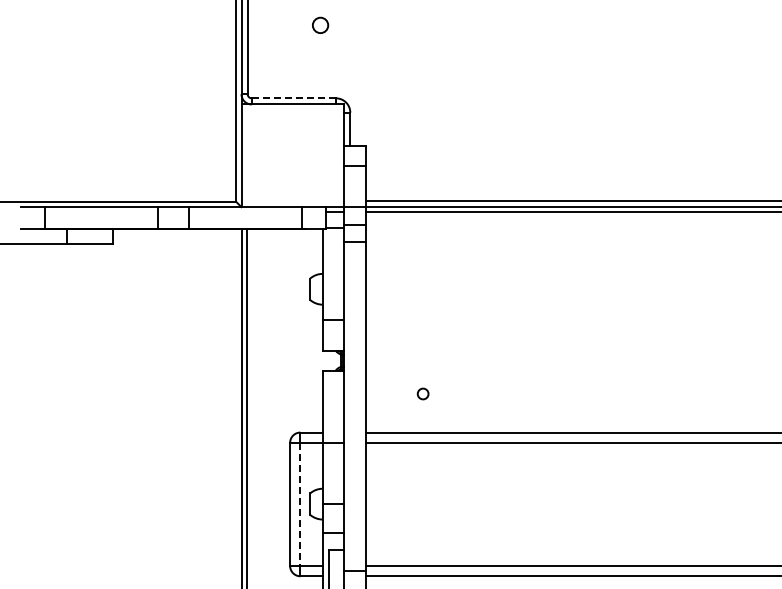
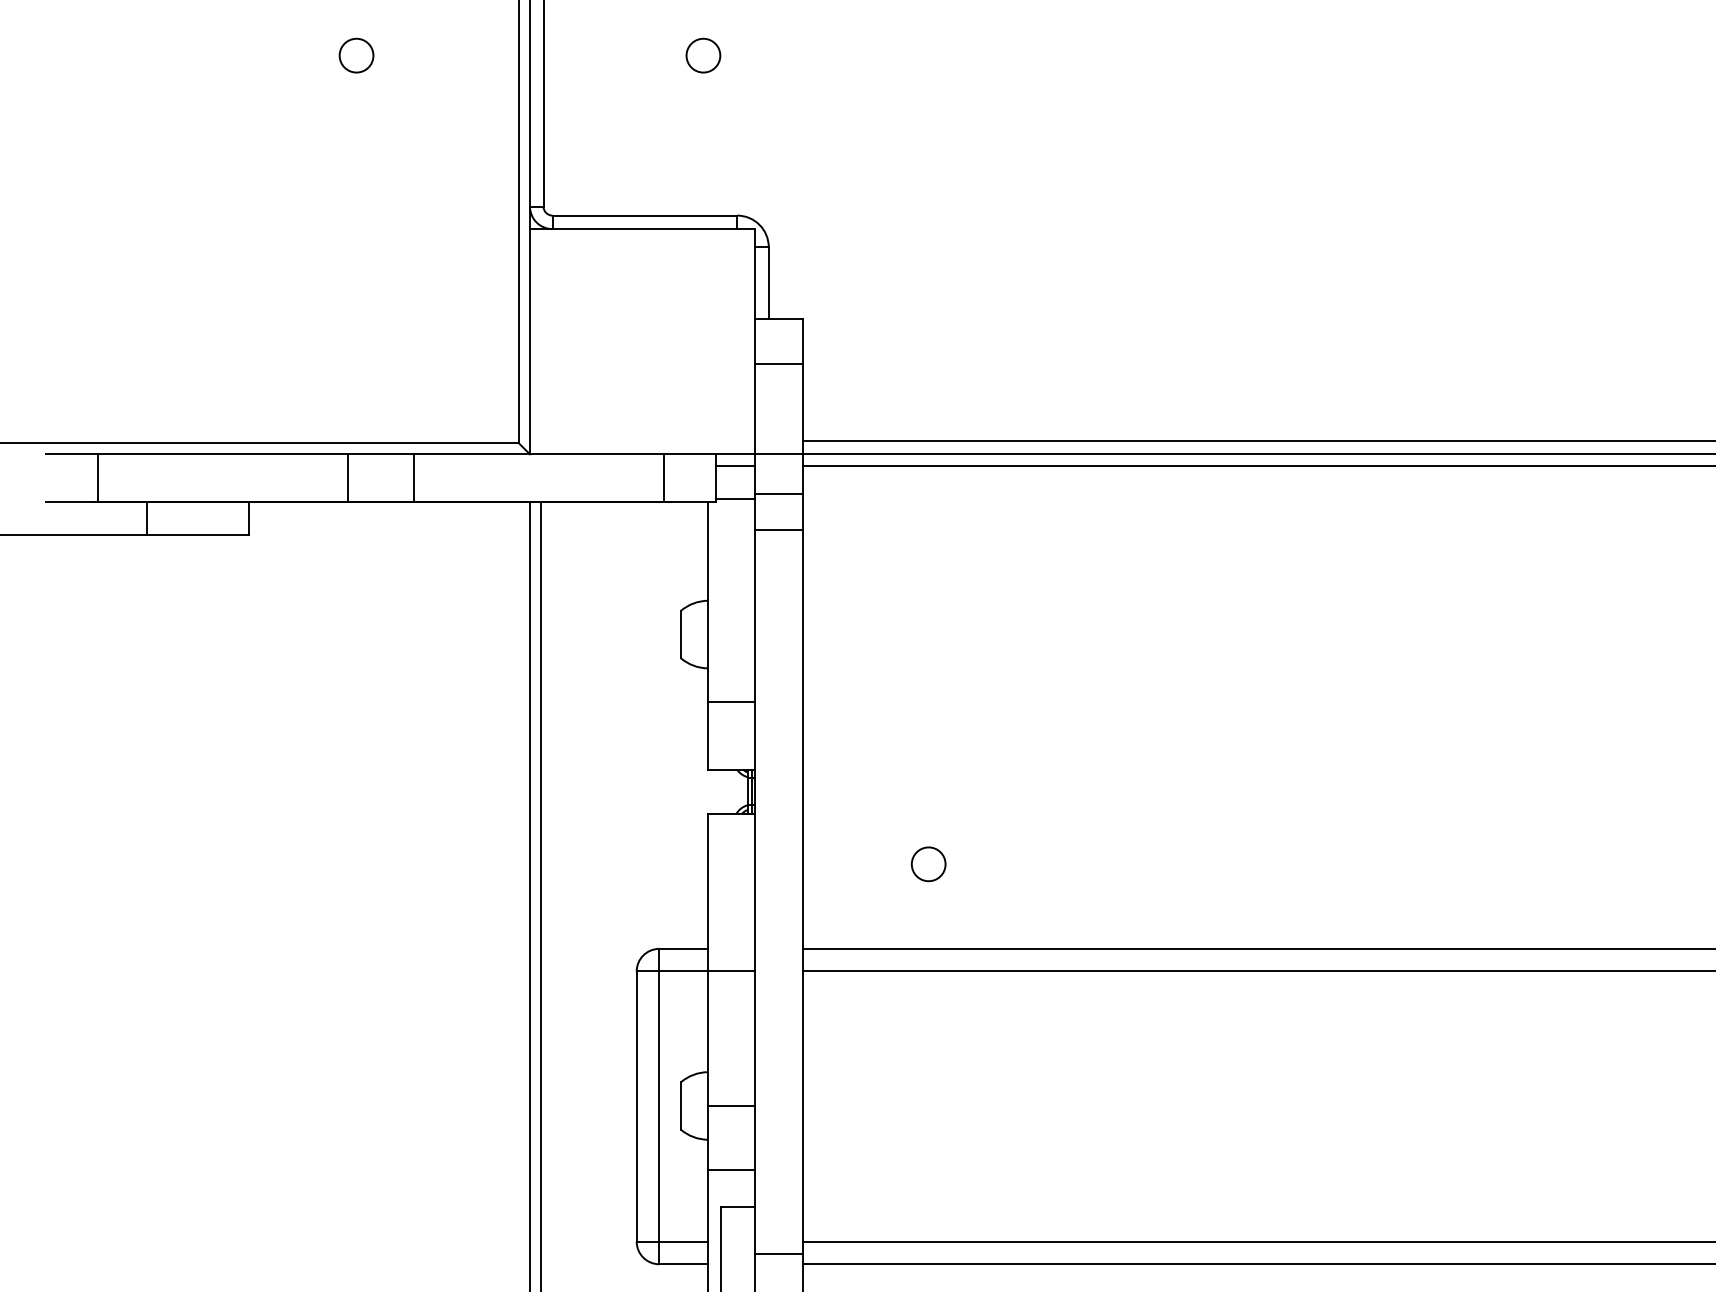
circle: (161, 24) -> (354, 53), added
line: (294, 98) -> (646, 215), dashed -> solid
circle: (422, 393) -> (927, 863), size x1.43
line: (300, 504) -> (659, 1106), dashed -> solid

